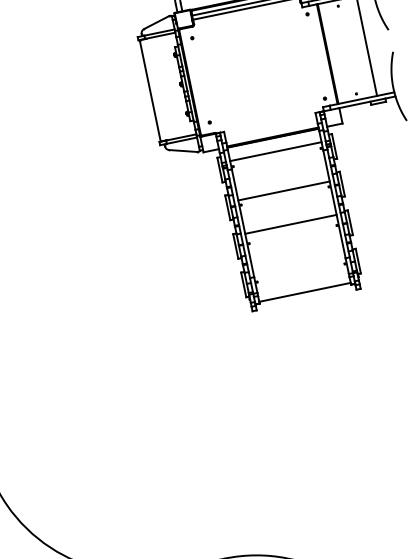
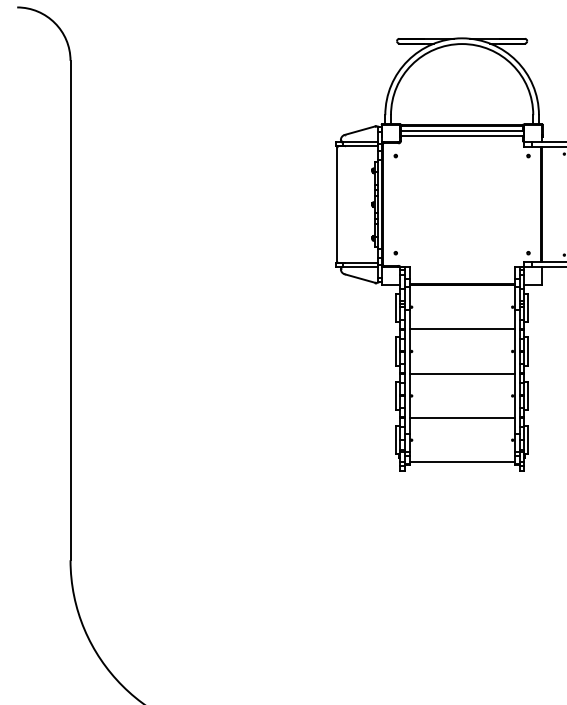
line: (275, 151) -> (461, 329), moved
line: (283, 190) -> (461, 373), moved
line: (290, 224) -> (461, 418), moved

